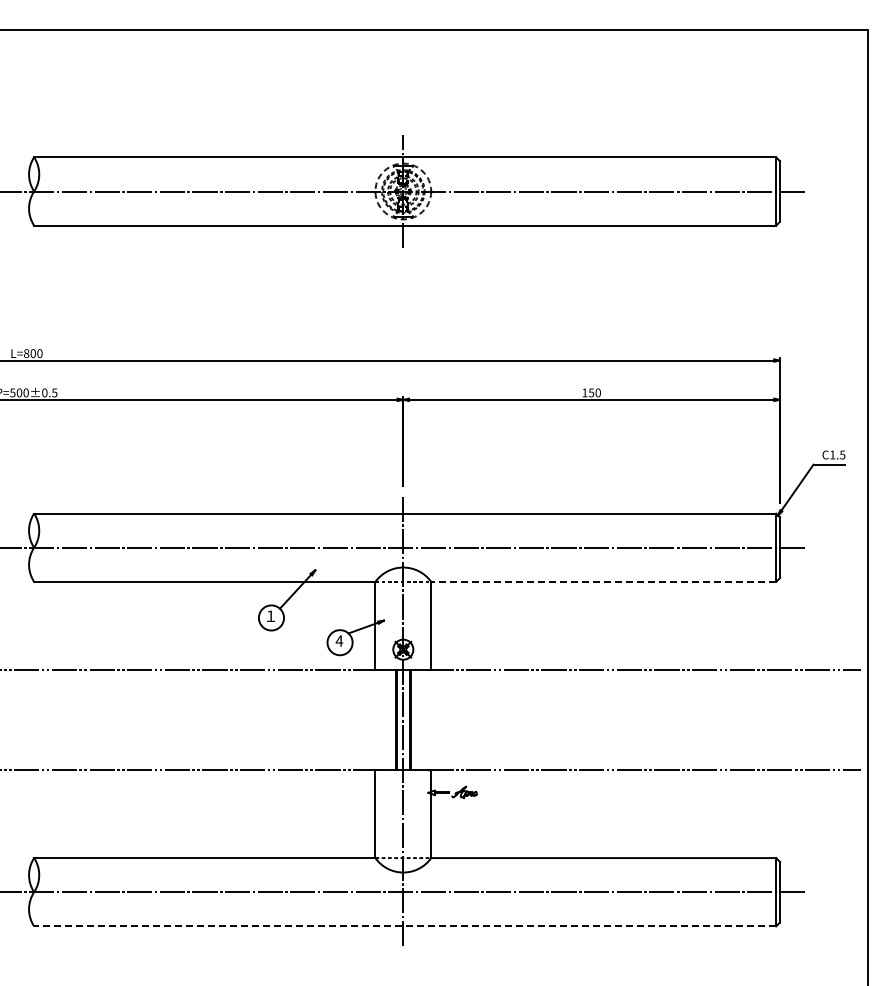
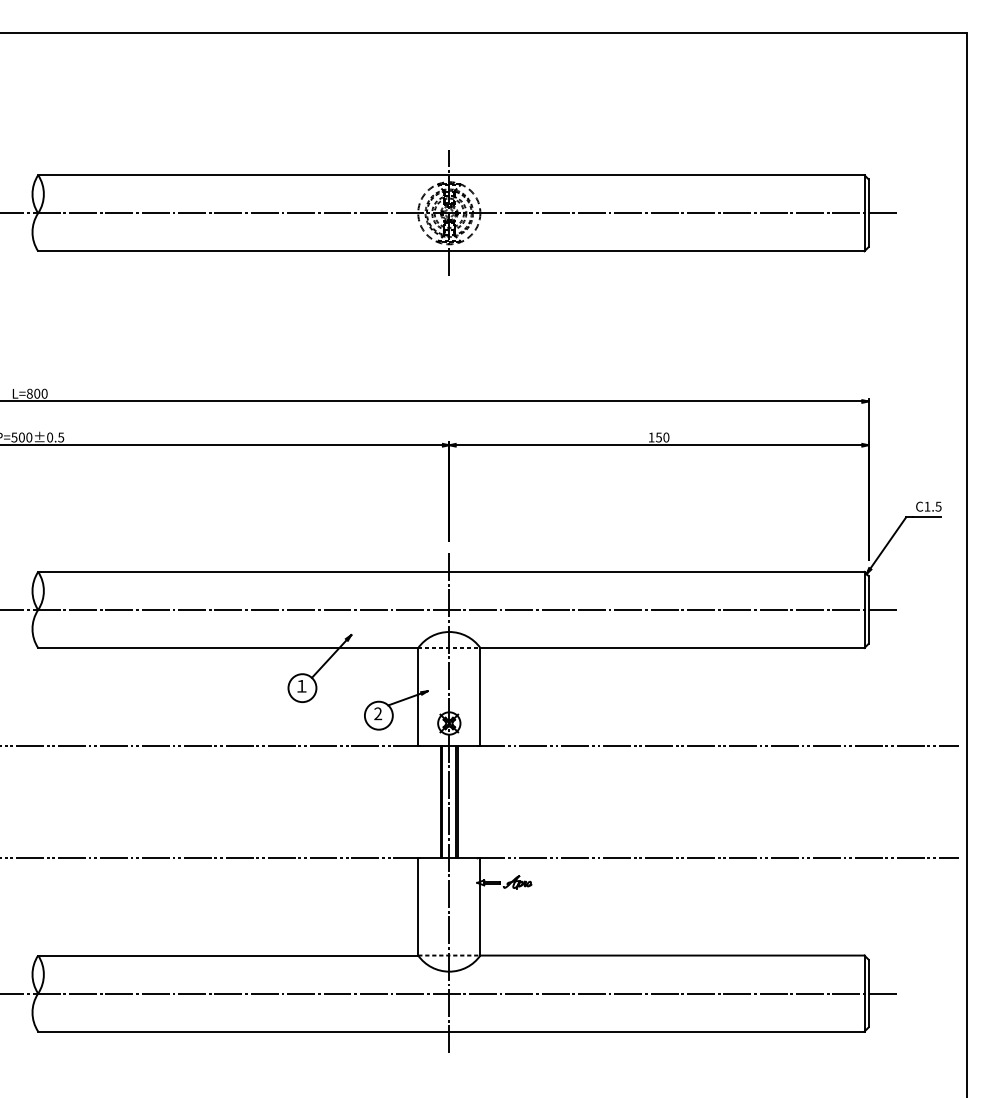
line: (603, 581) -> (672, 647), dashed -> solid
text: (339, 640) -> (378, 713), 4 -> 2
line: (404, 926) -> (450, 1031), dashed -> solid

